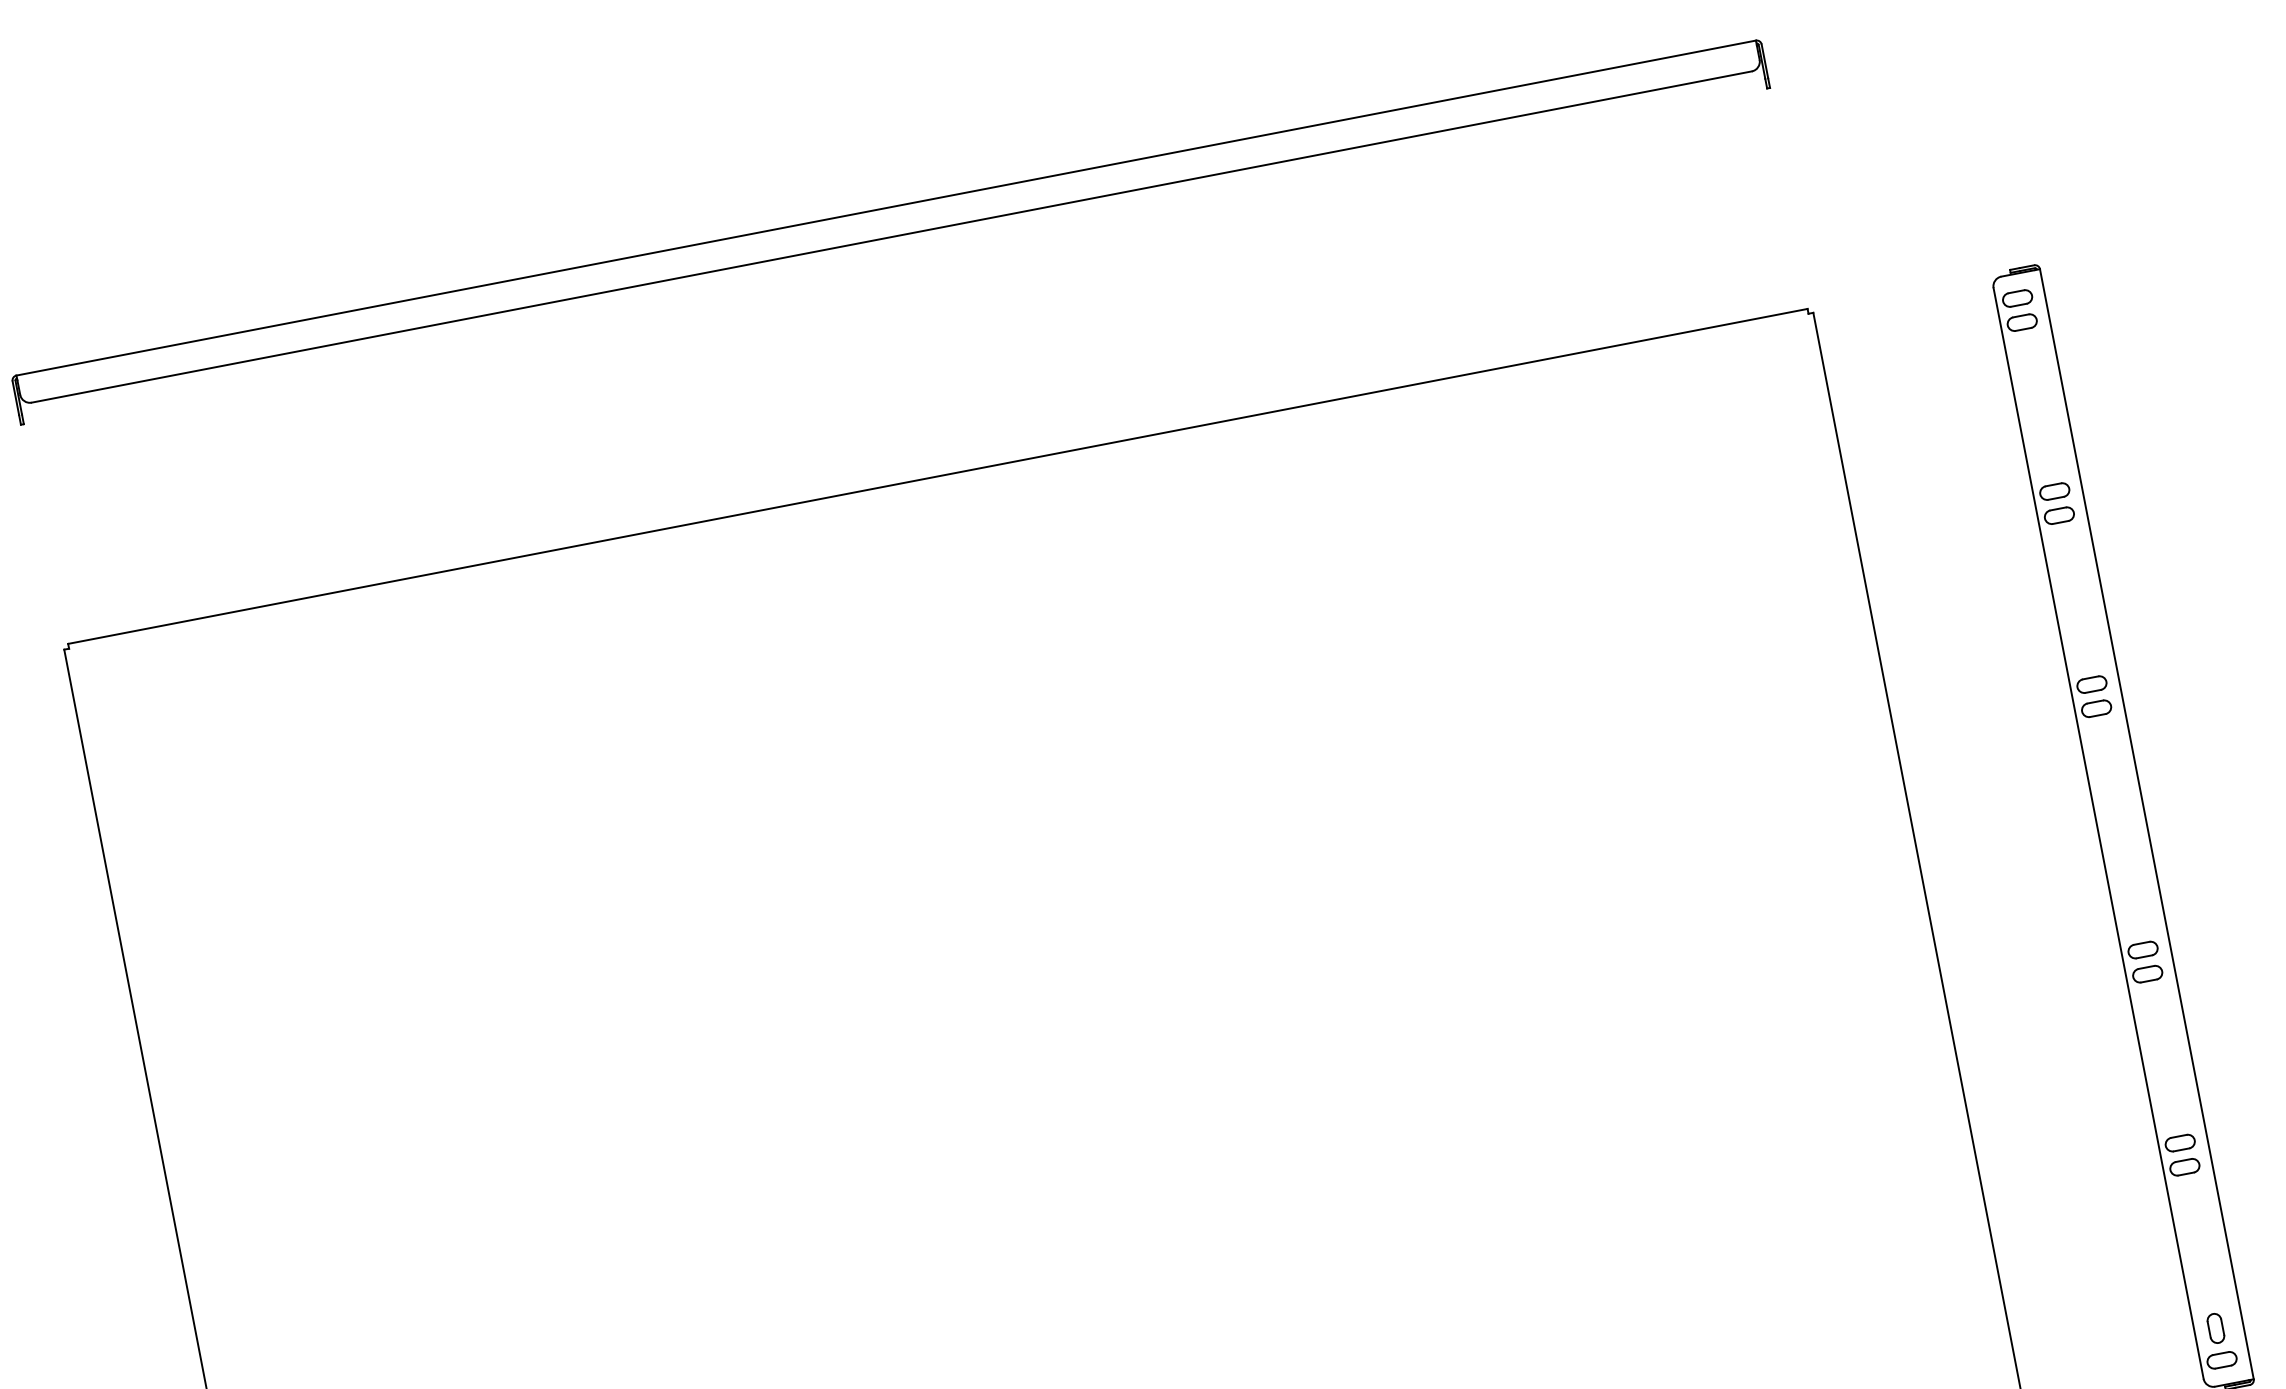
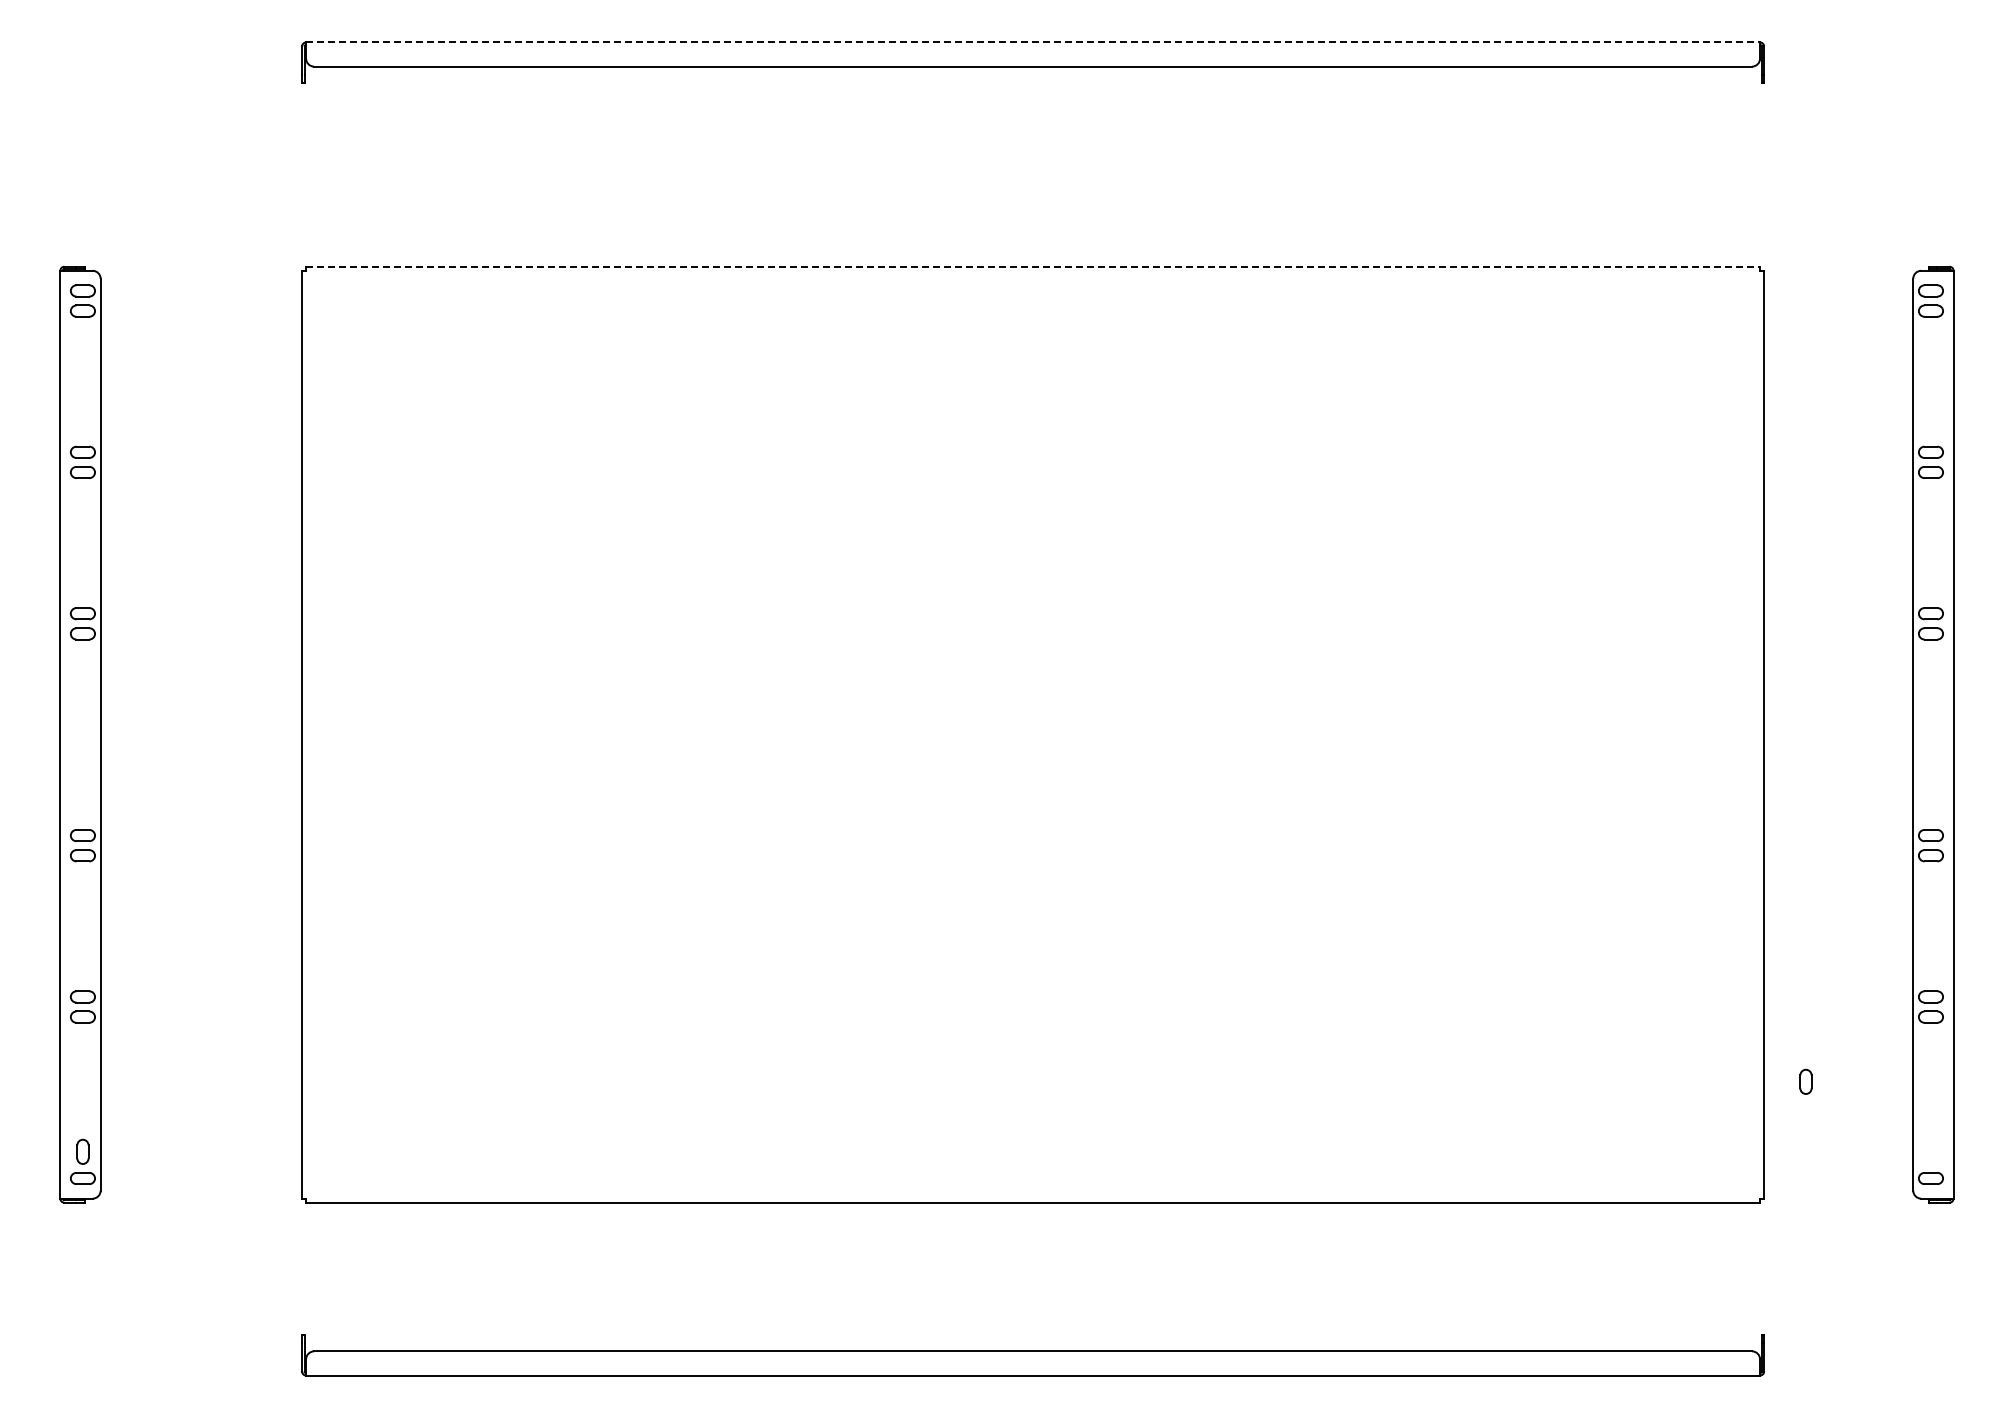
line: (886, 208) -> (1033, 42), solid -> dashed
line: (938, 476) -> (1033, 266), solid -> dashed
part: (2215, 1328) -> (1805, 1081), moved

